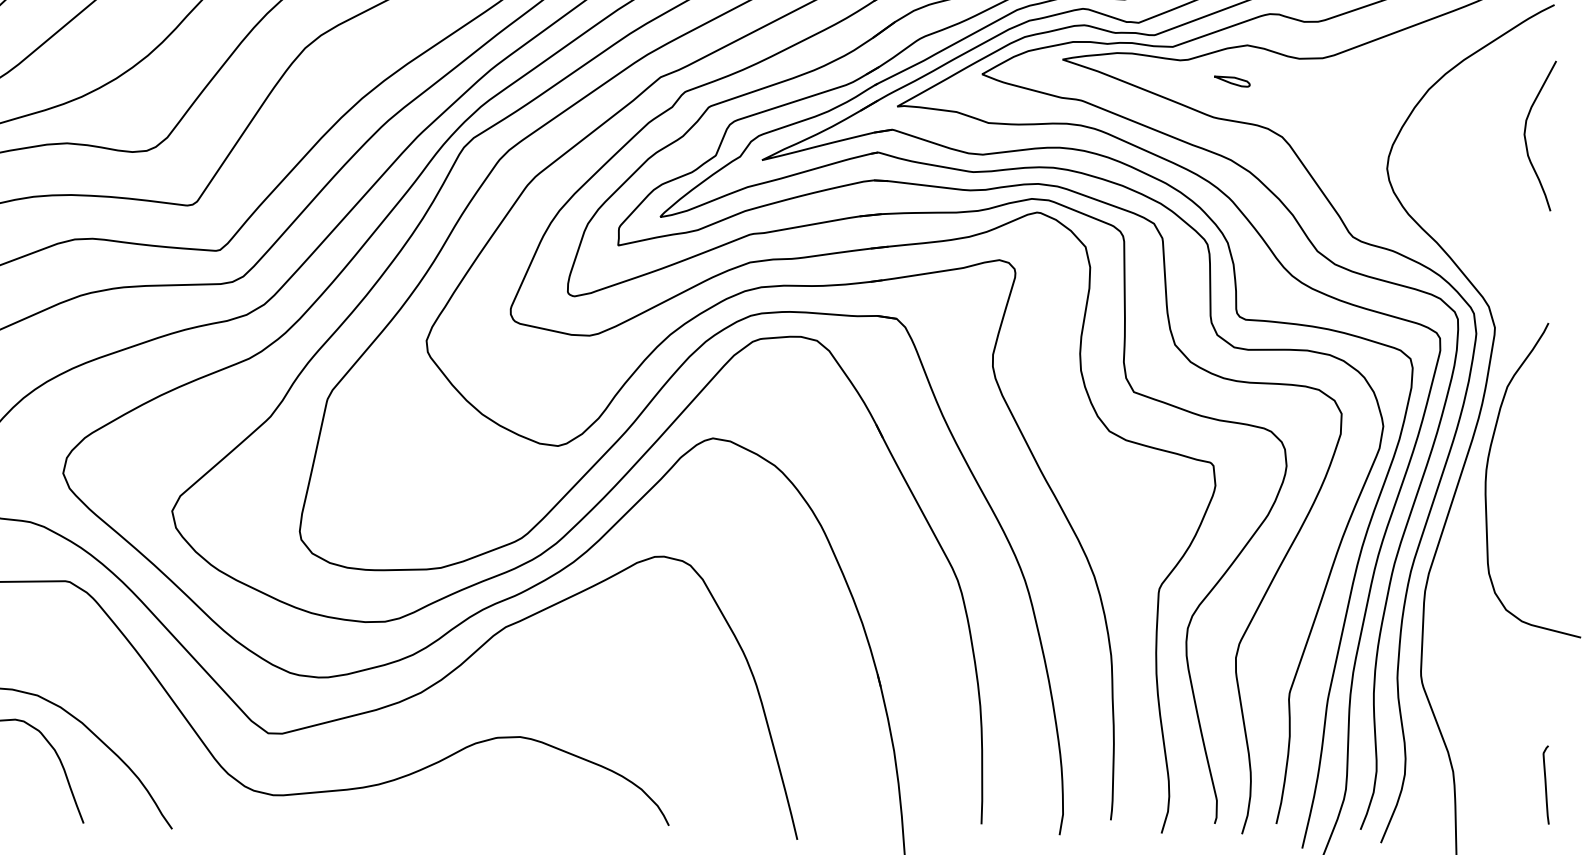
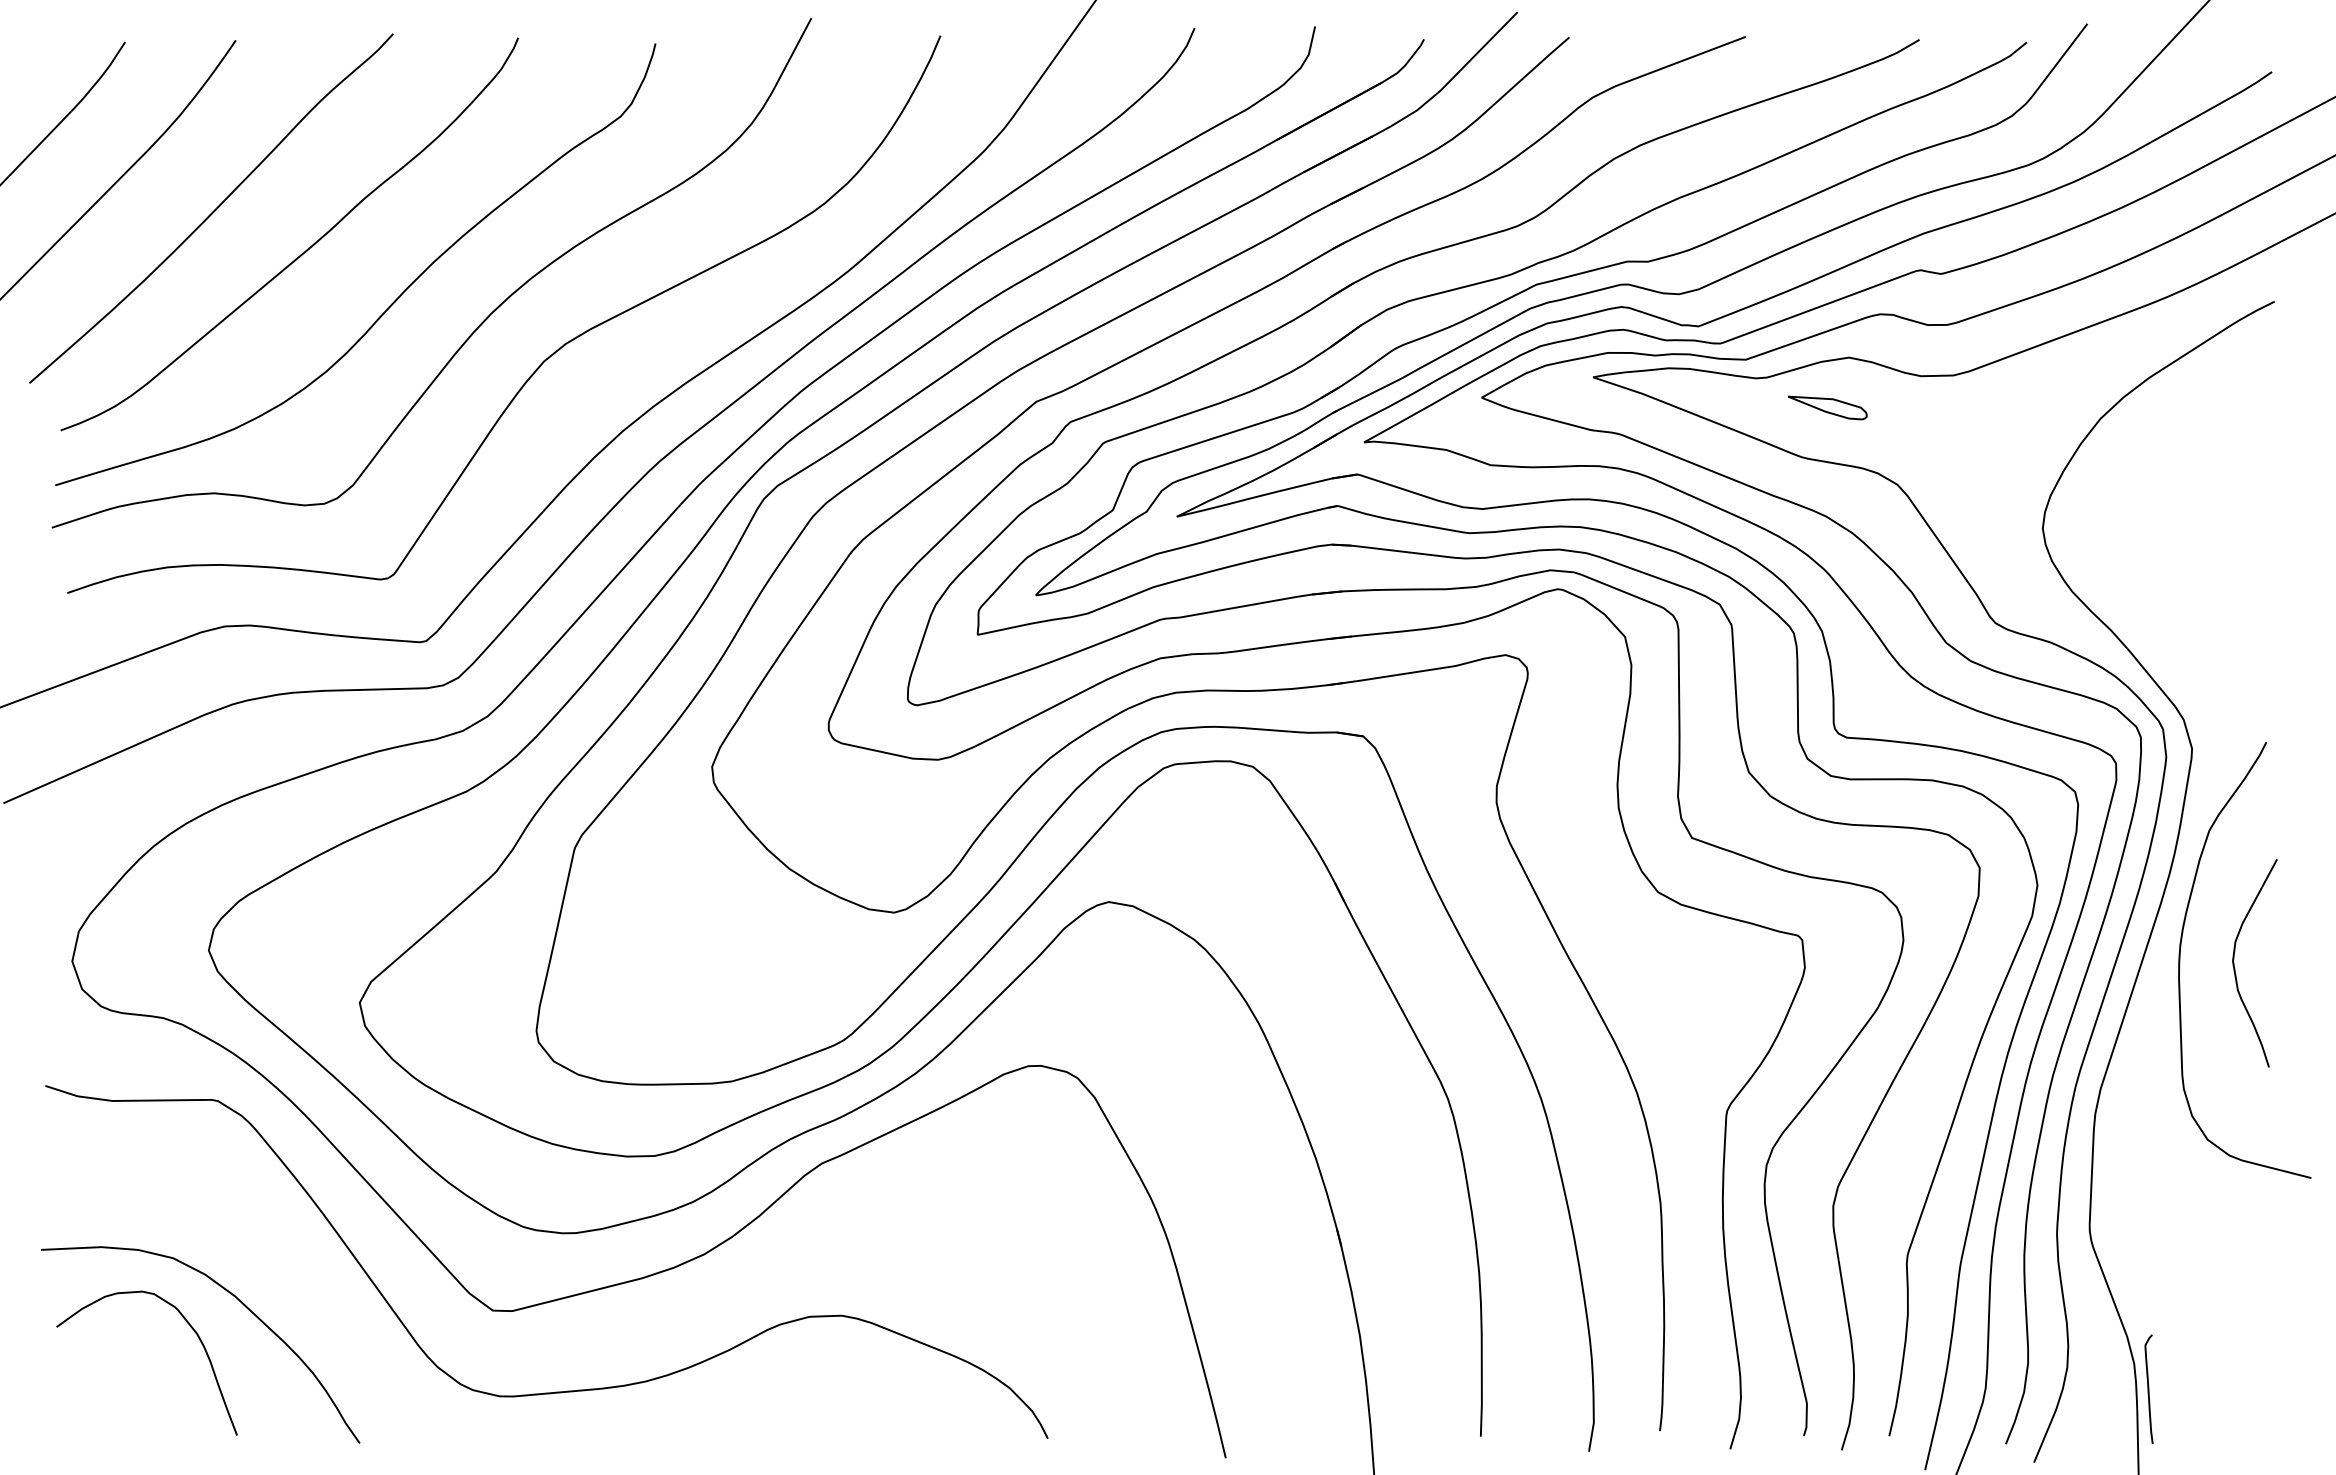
part: (1232, 81) -> (1828, 407), size x1.6
curve: (1526, 139) -> (2235, 968), moved
curve: (1545, 784) -> (2148, 1388), moved

